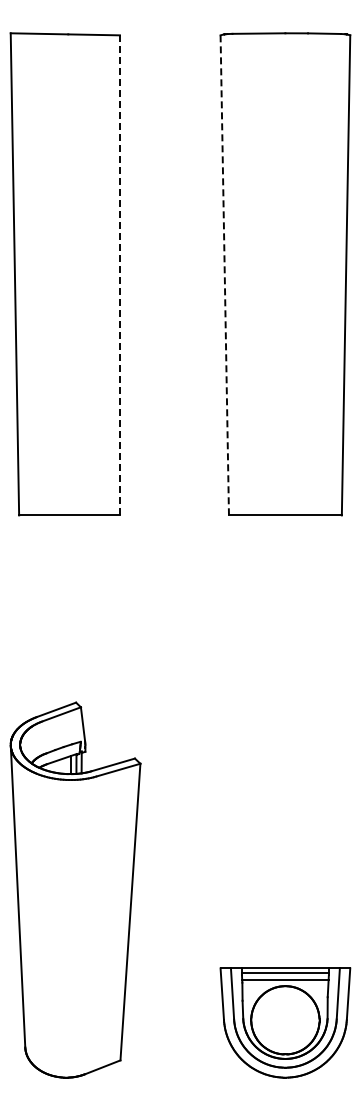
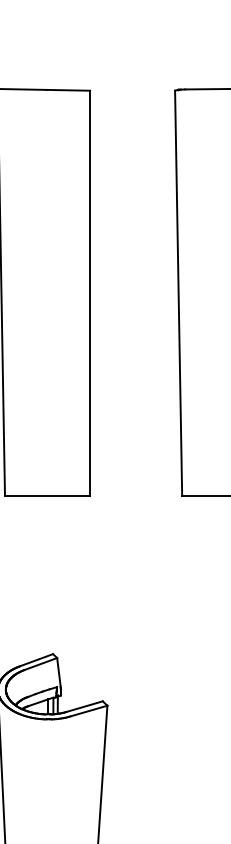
line: (119, 274) -> (89, 292), dashed -> solid
line: (224, 275) -> (178, 293), dashed -> solid

